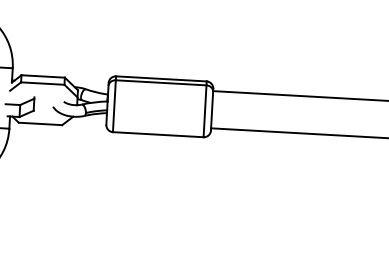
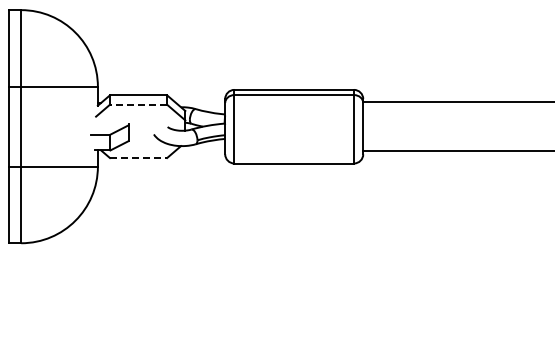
line: (42, 83) -> (138, 104), solid -> dashed
line: (40, 124) -> (138, 158), solid -> dashed

